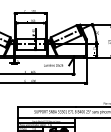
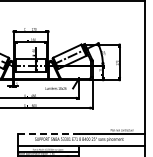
line: (46, 106) -> (48, 133), solid -> dashed

